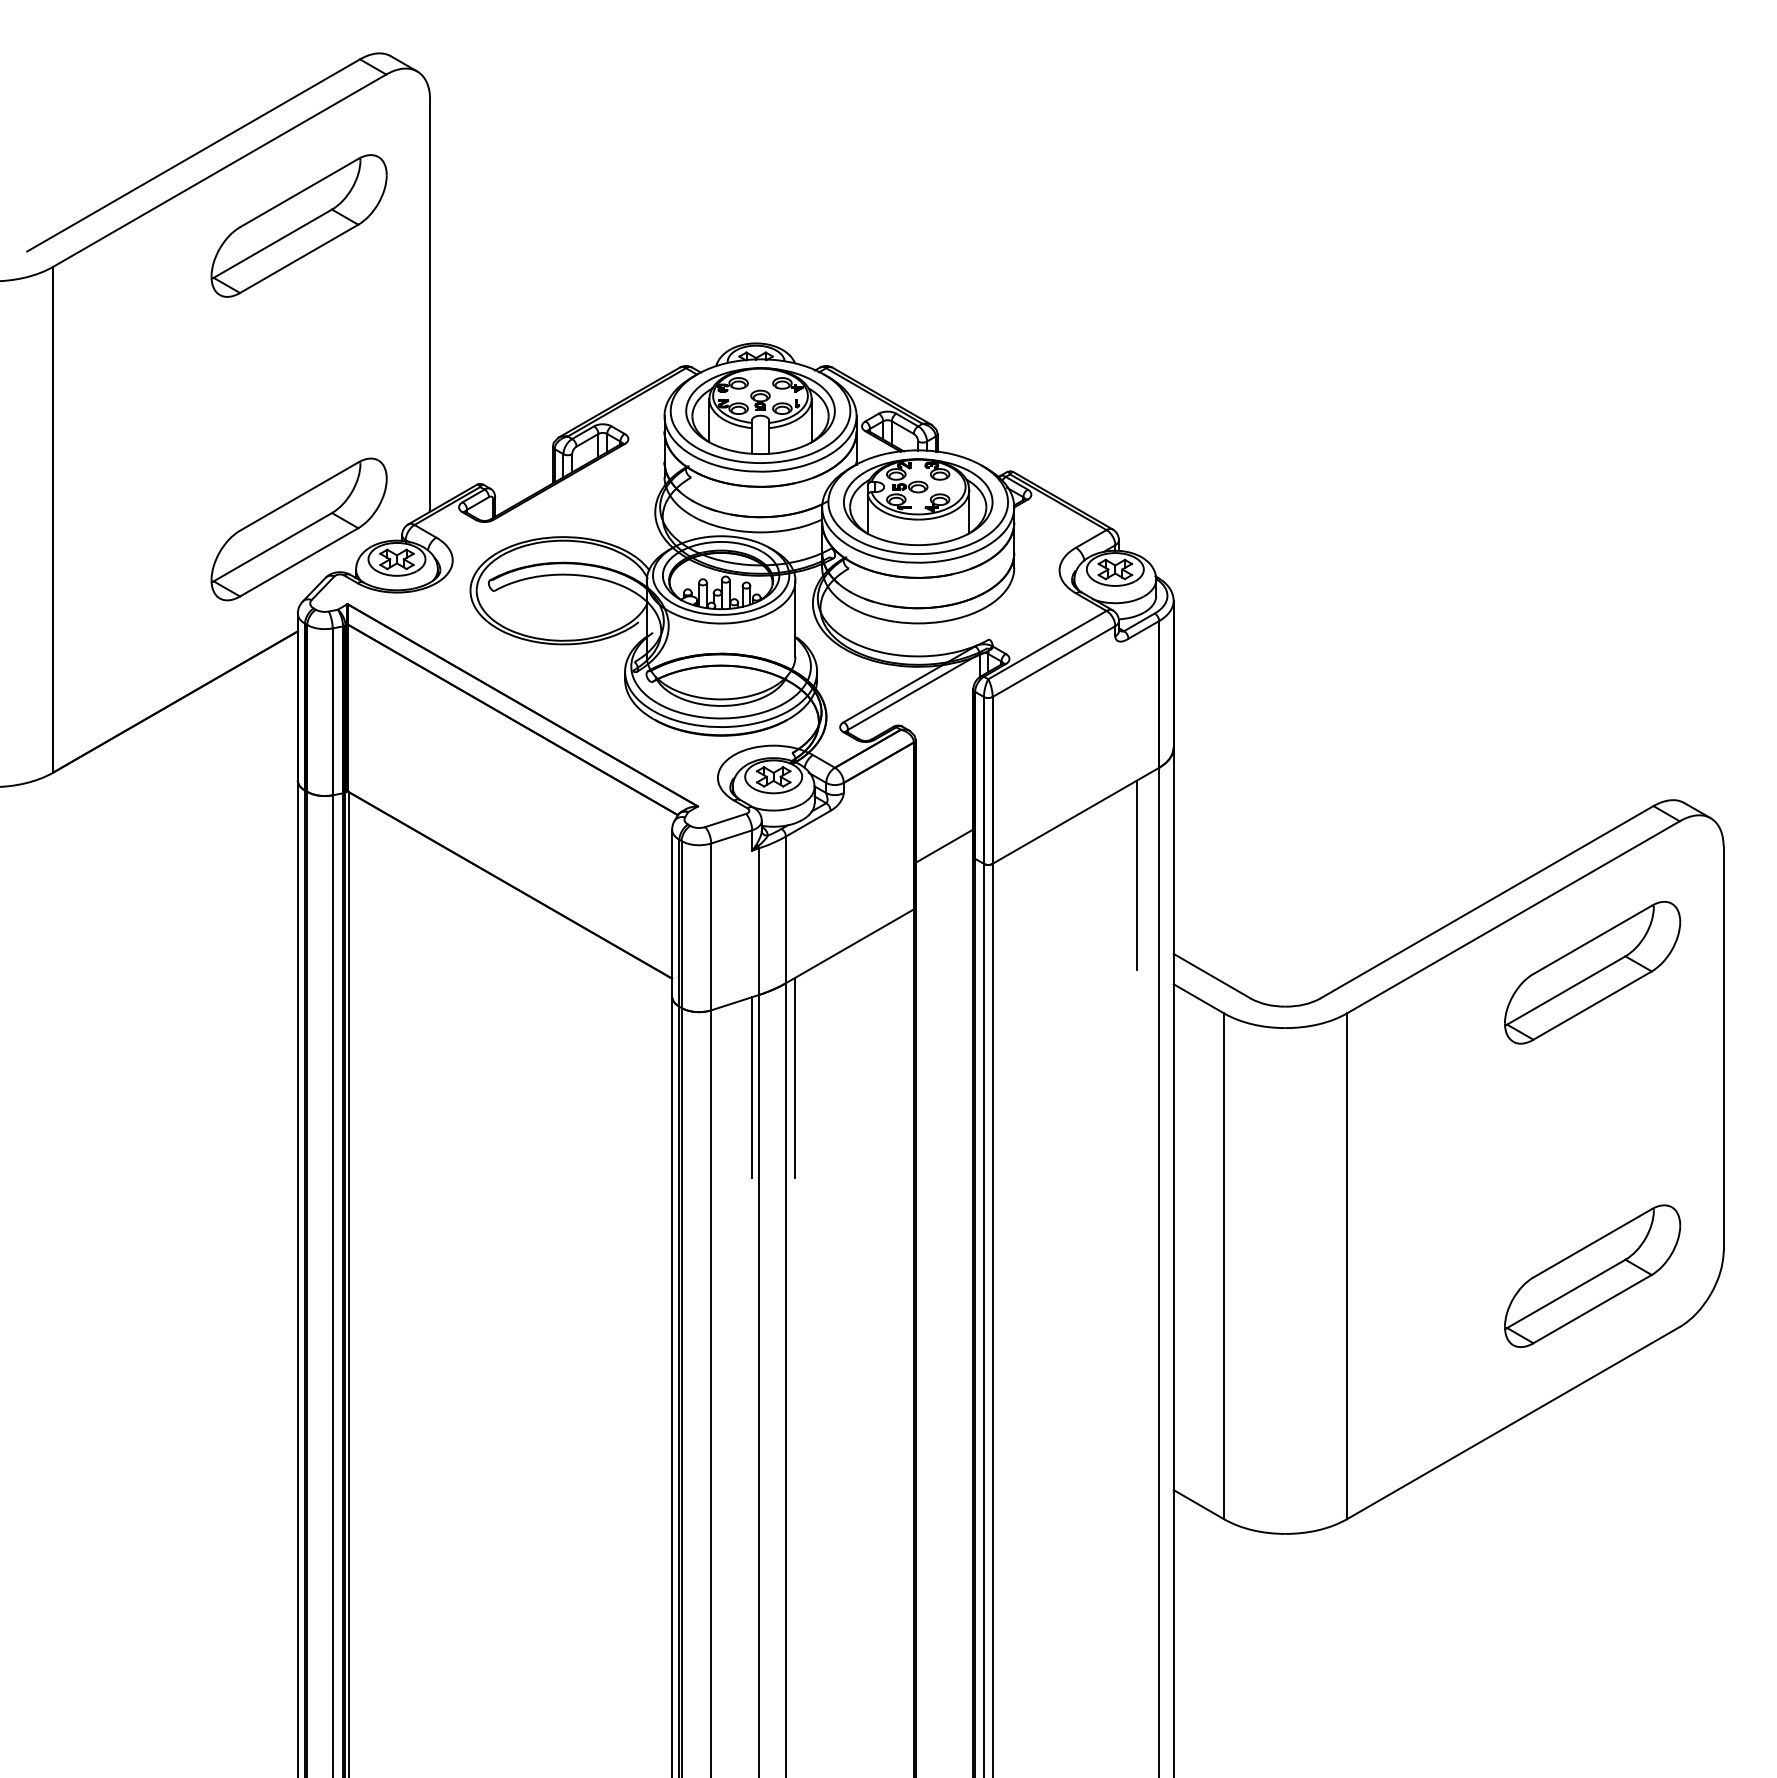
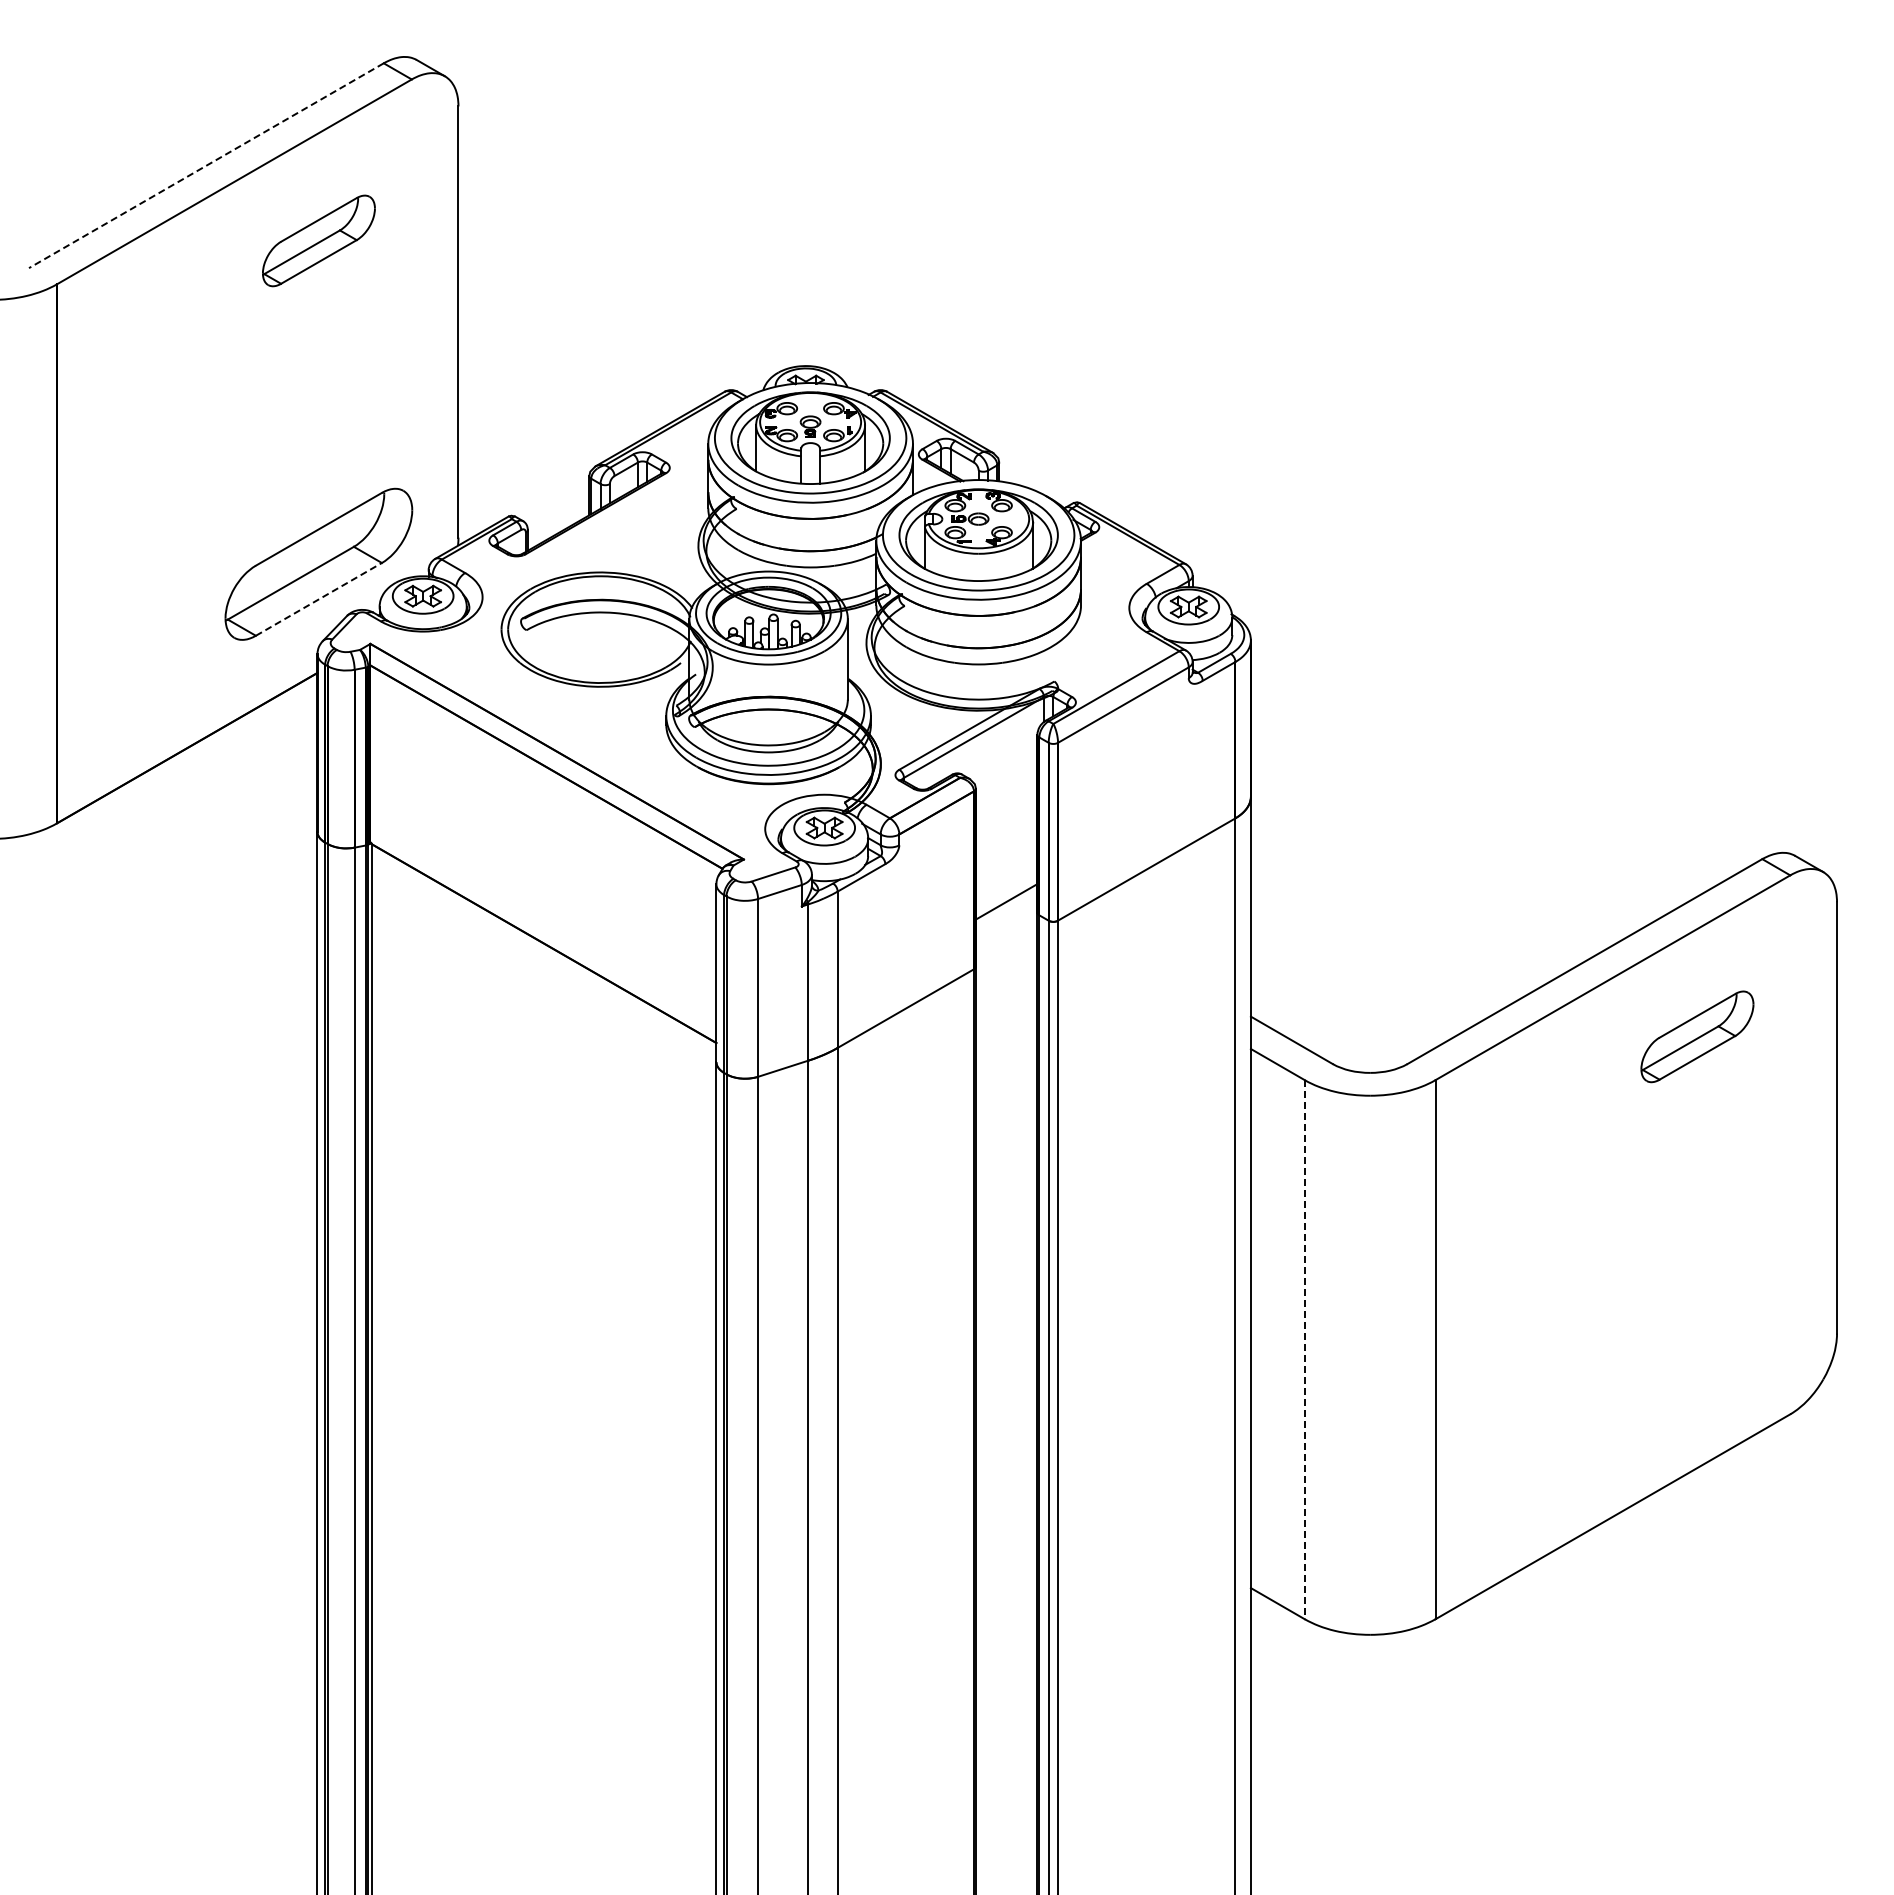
line: (193, 155) -> (206, 165), solid -> dashed
part: (298, 225) -> (318, 240), size x0.6
line: (298, 562) -> (318, 599), solid -> dashed
line: (1136, 874) -> (1211, 932), removed
part: (1592, 972) -> (1697, 1036), size x0.6
line: (795, 1077) -> (847, 1148), removed
line: (751, 1086) -> (801, 1158), removed
line: (1223, 1266) -> (1304, 1349), solid -> dashed
part: (1592, 1275) -> (1697, 1359), removed

